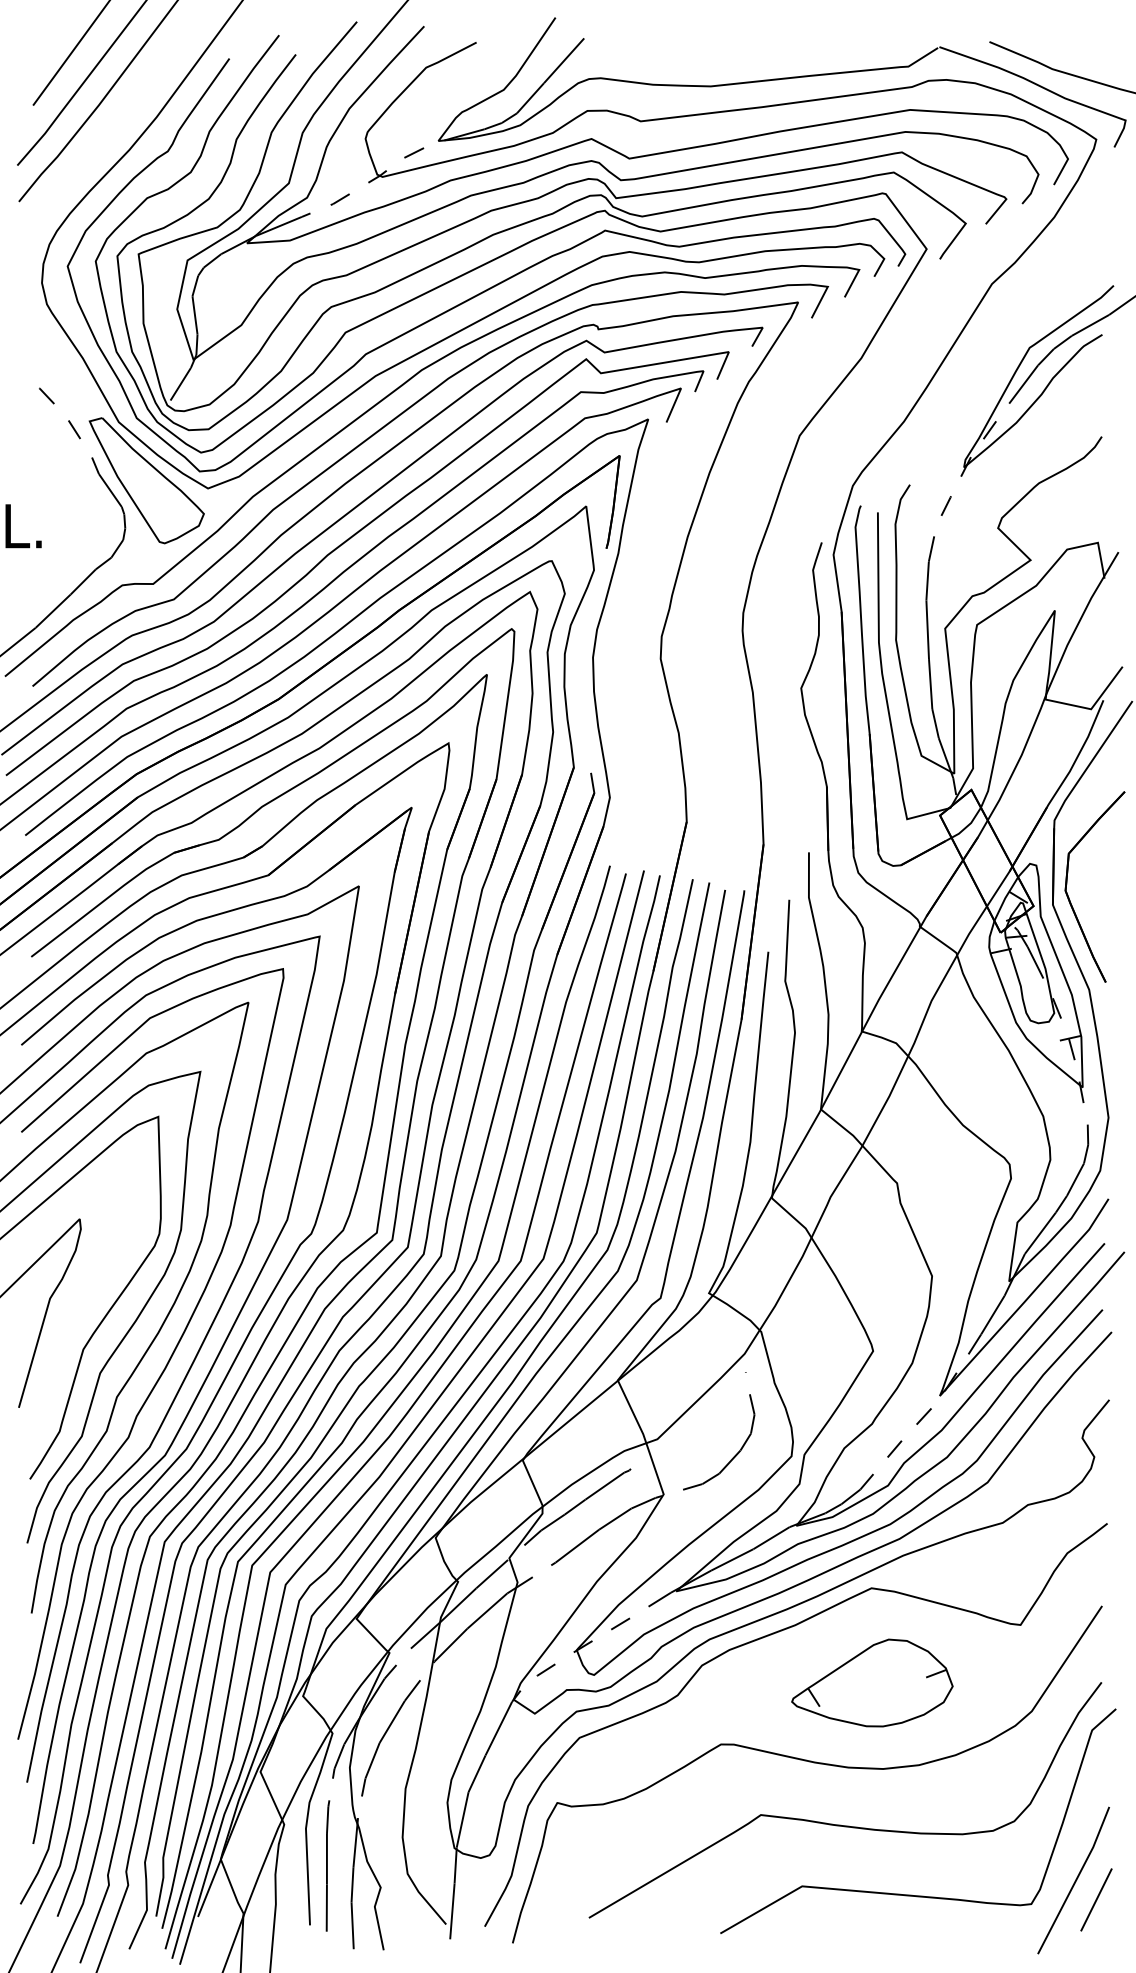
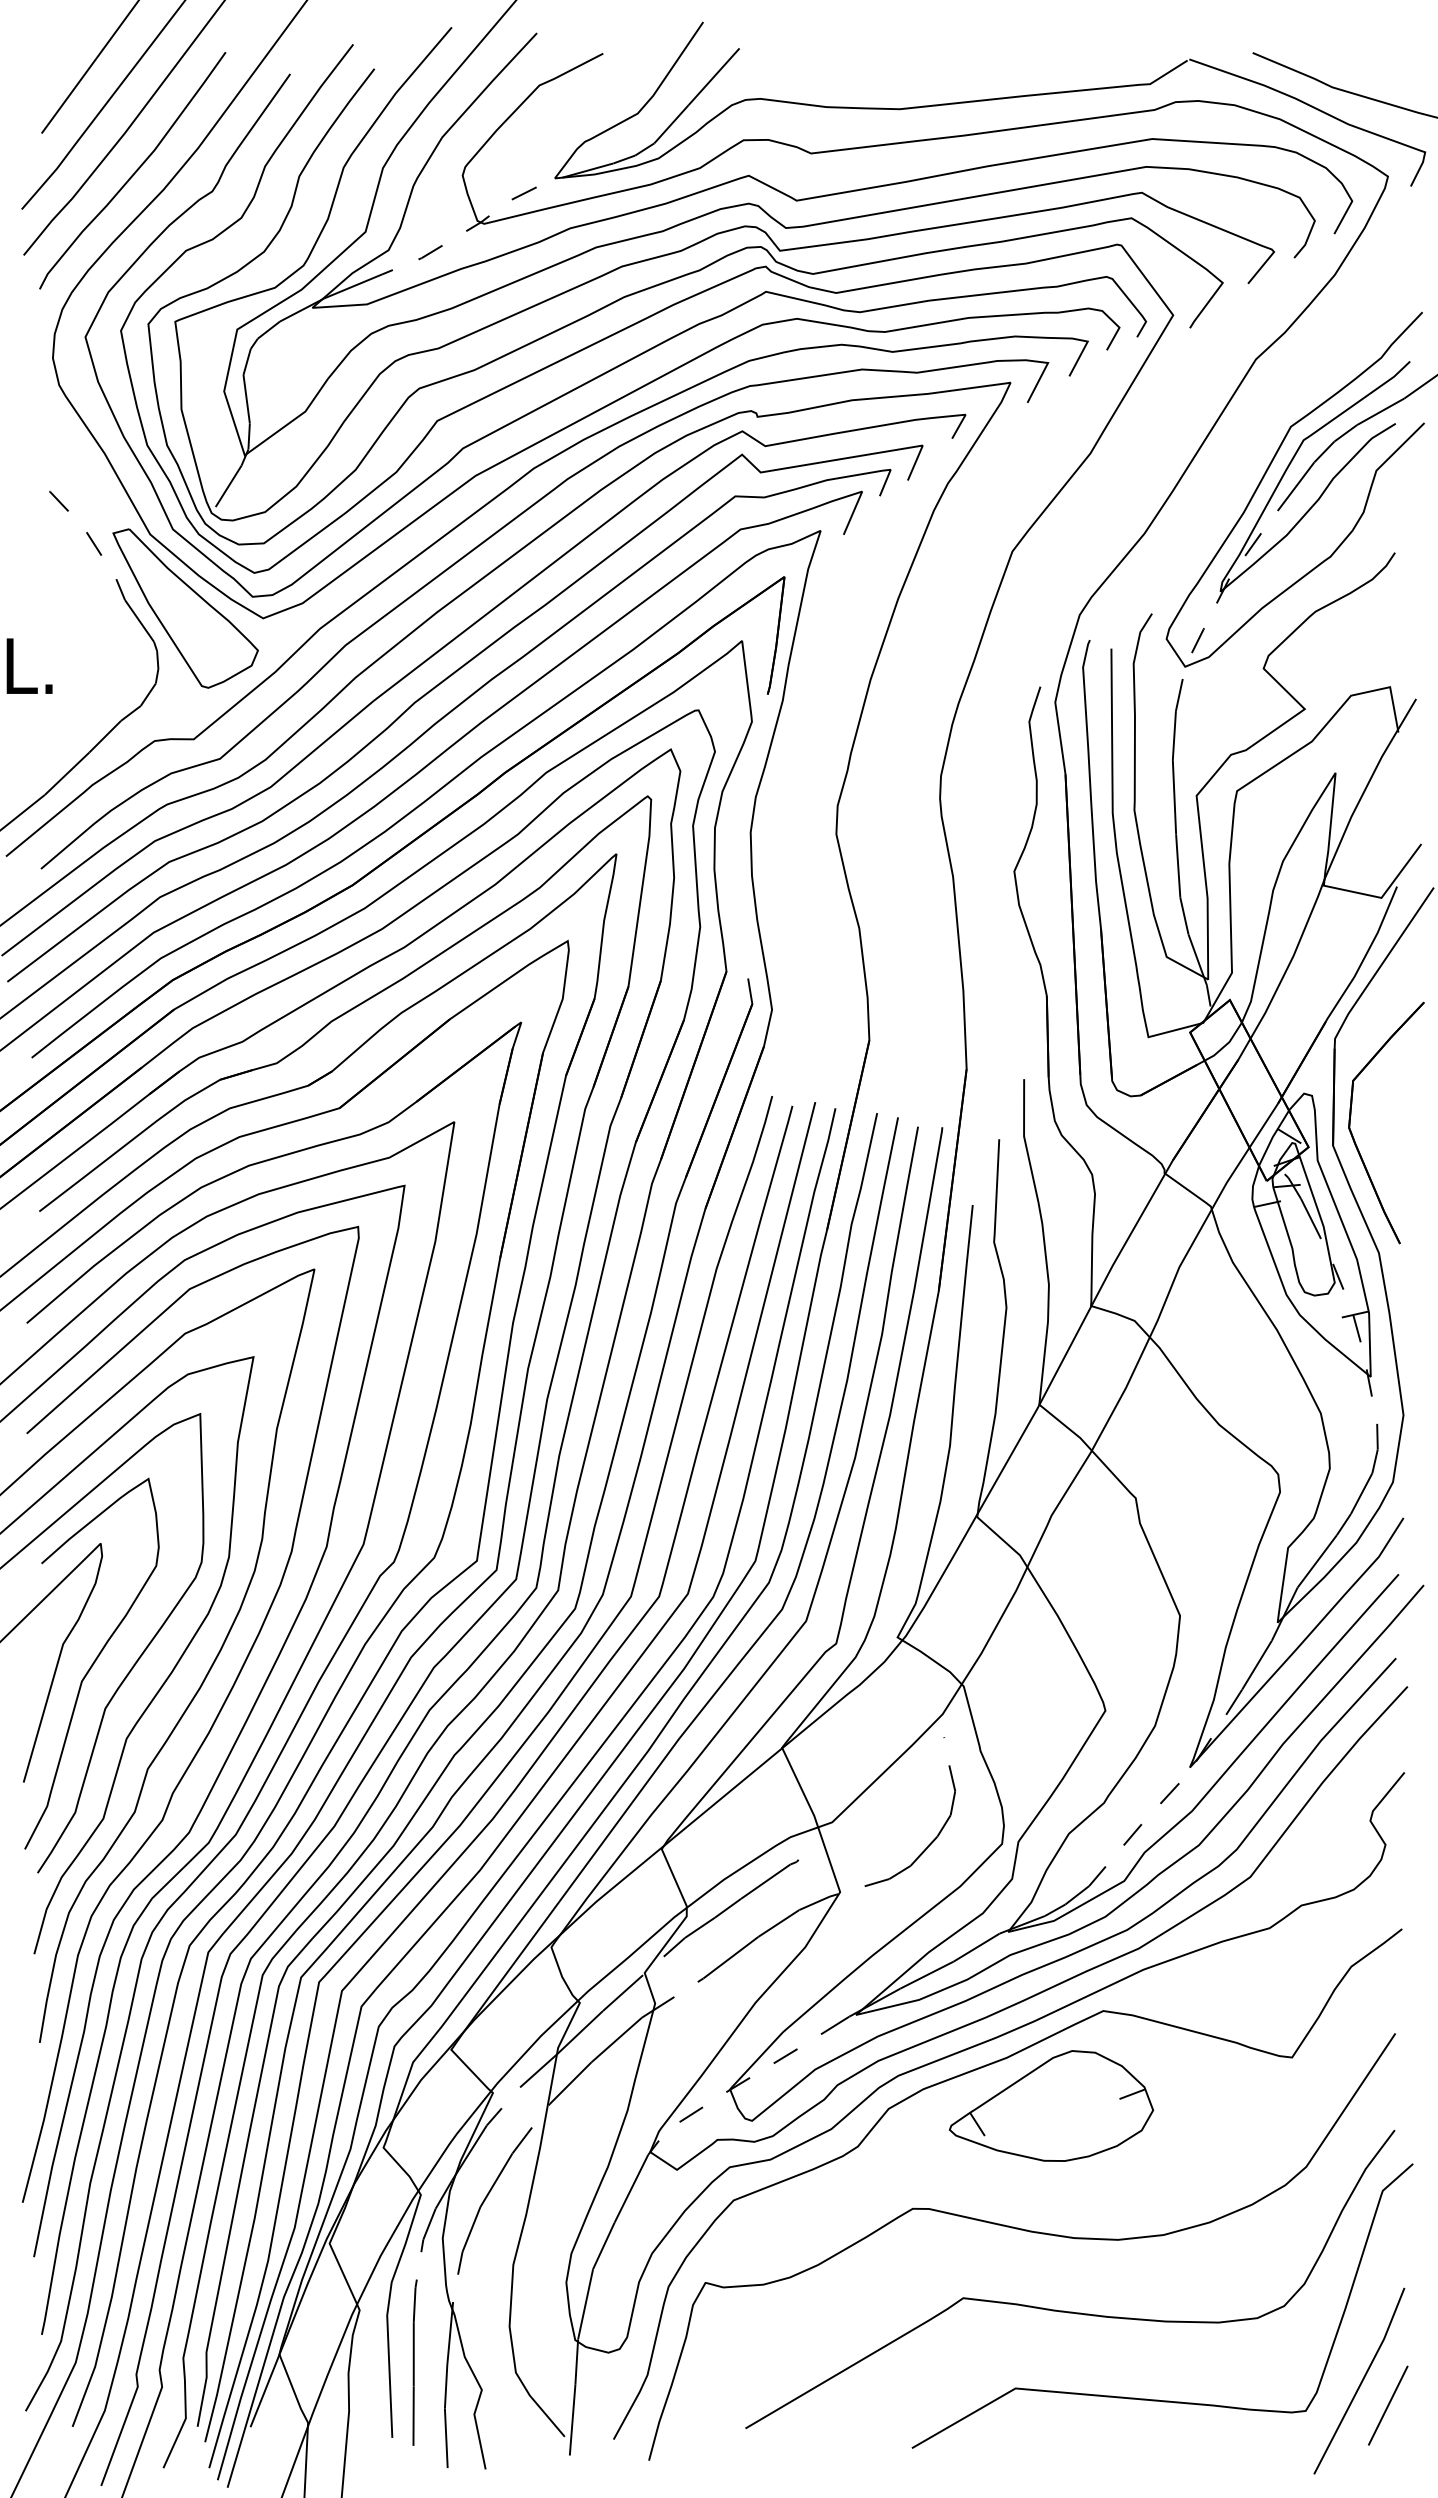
curve: (106, 135) -> (134, 171), added
curve: (999, 375) -> (1265, 475), added
curve: (73, 1313) -> (92, 1663), added
part: (872, 1682) -> (1051, 2105), moved

